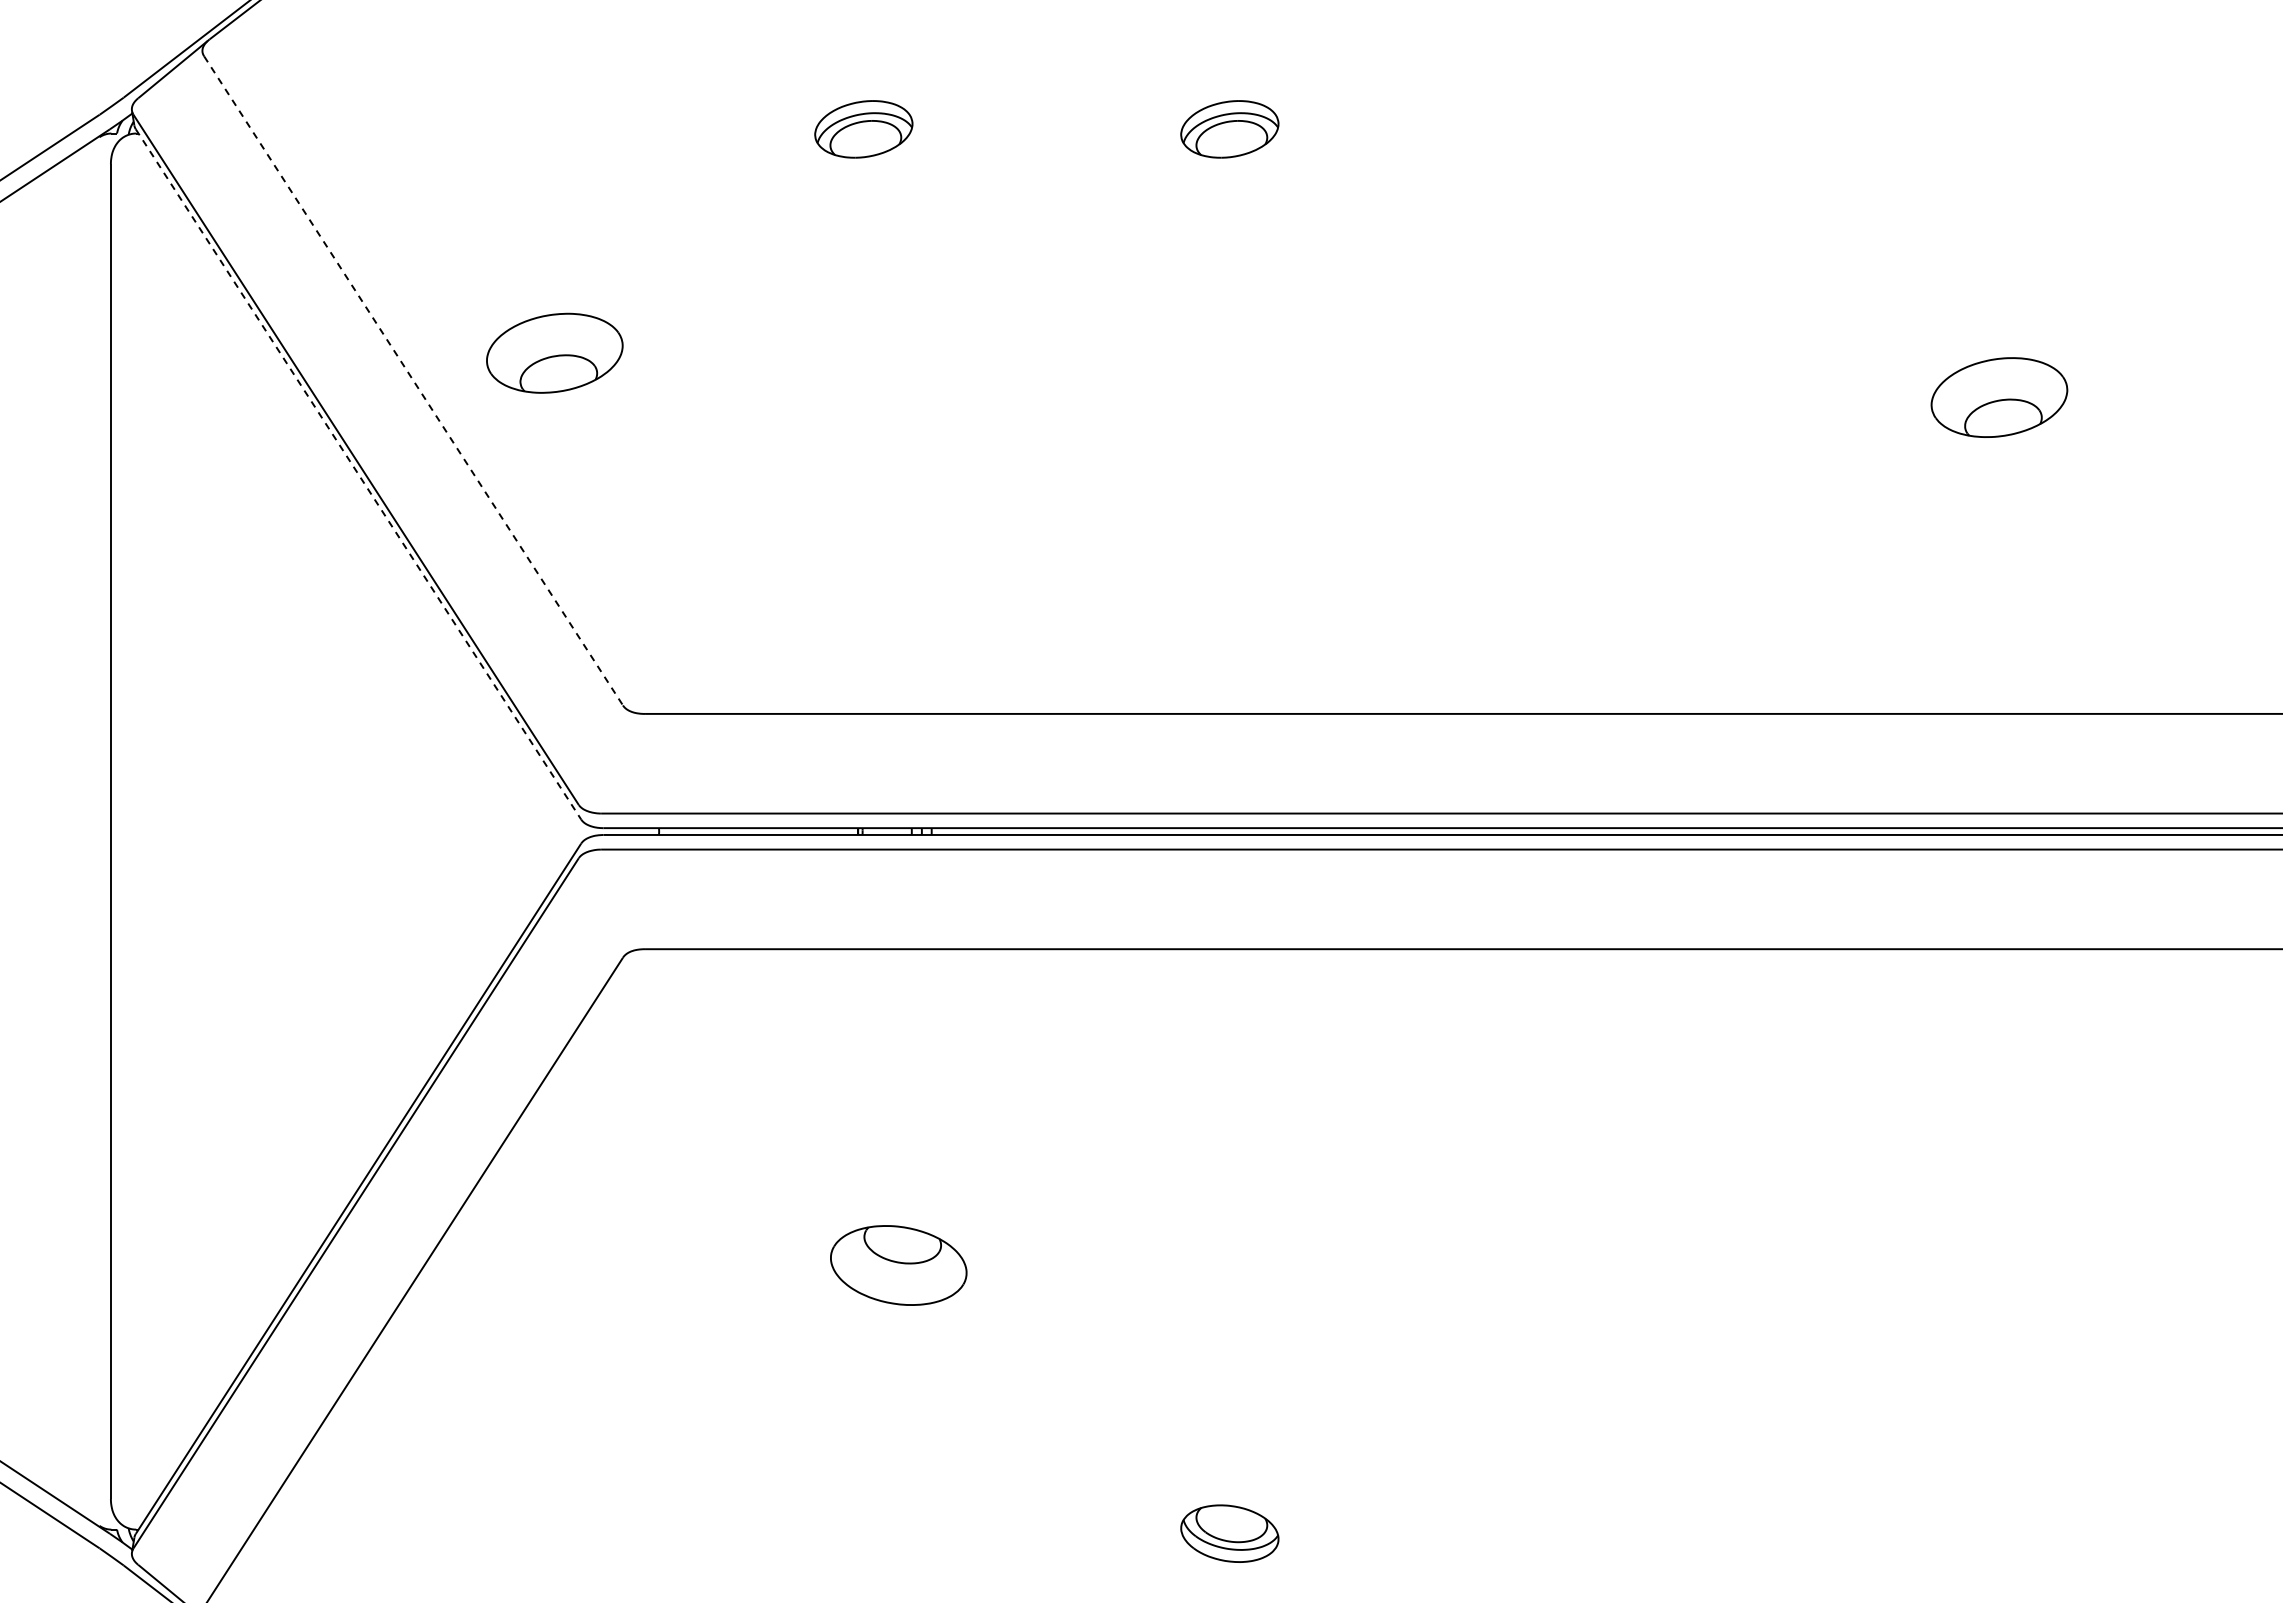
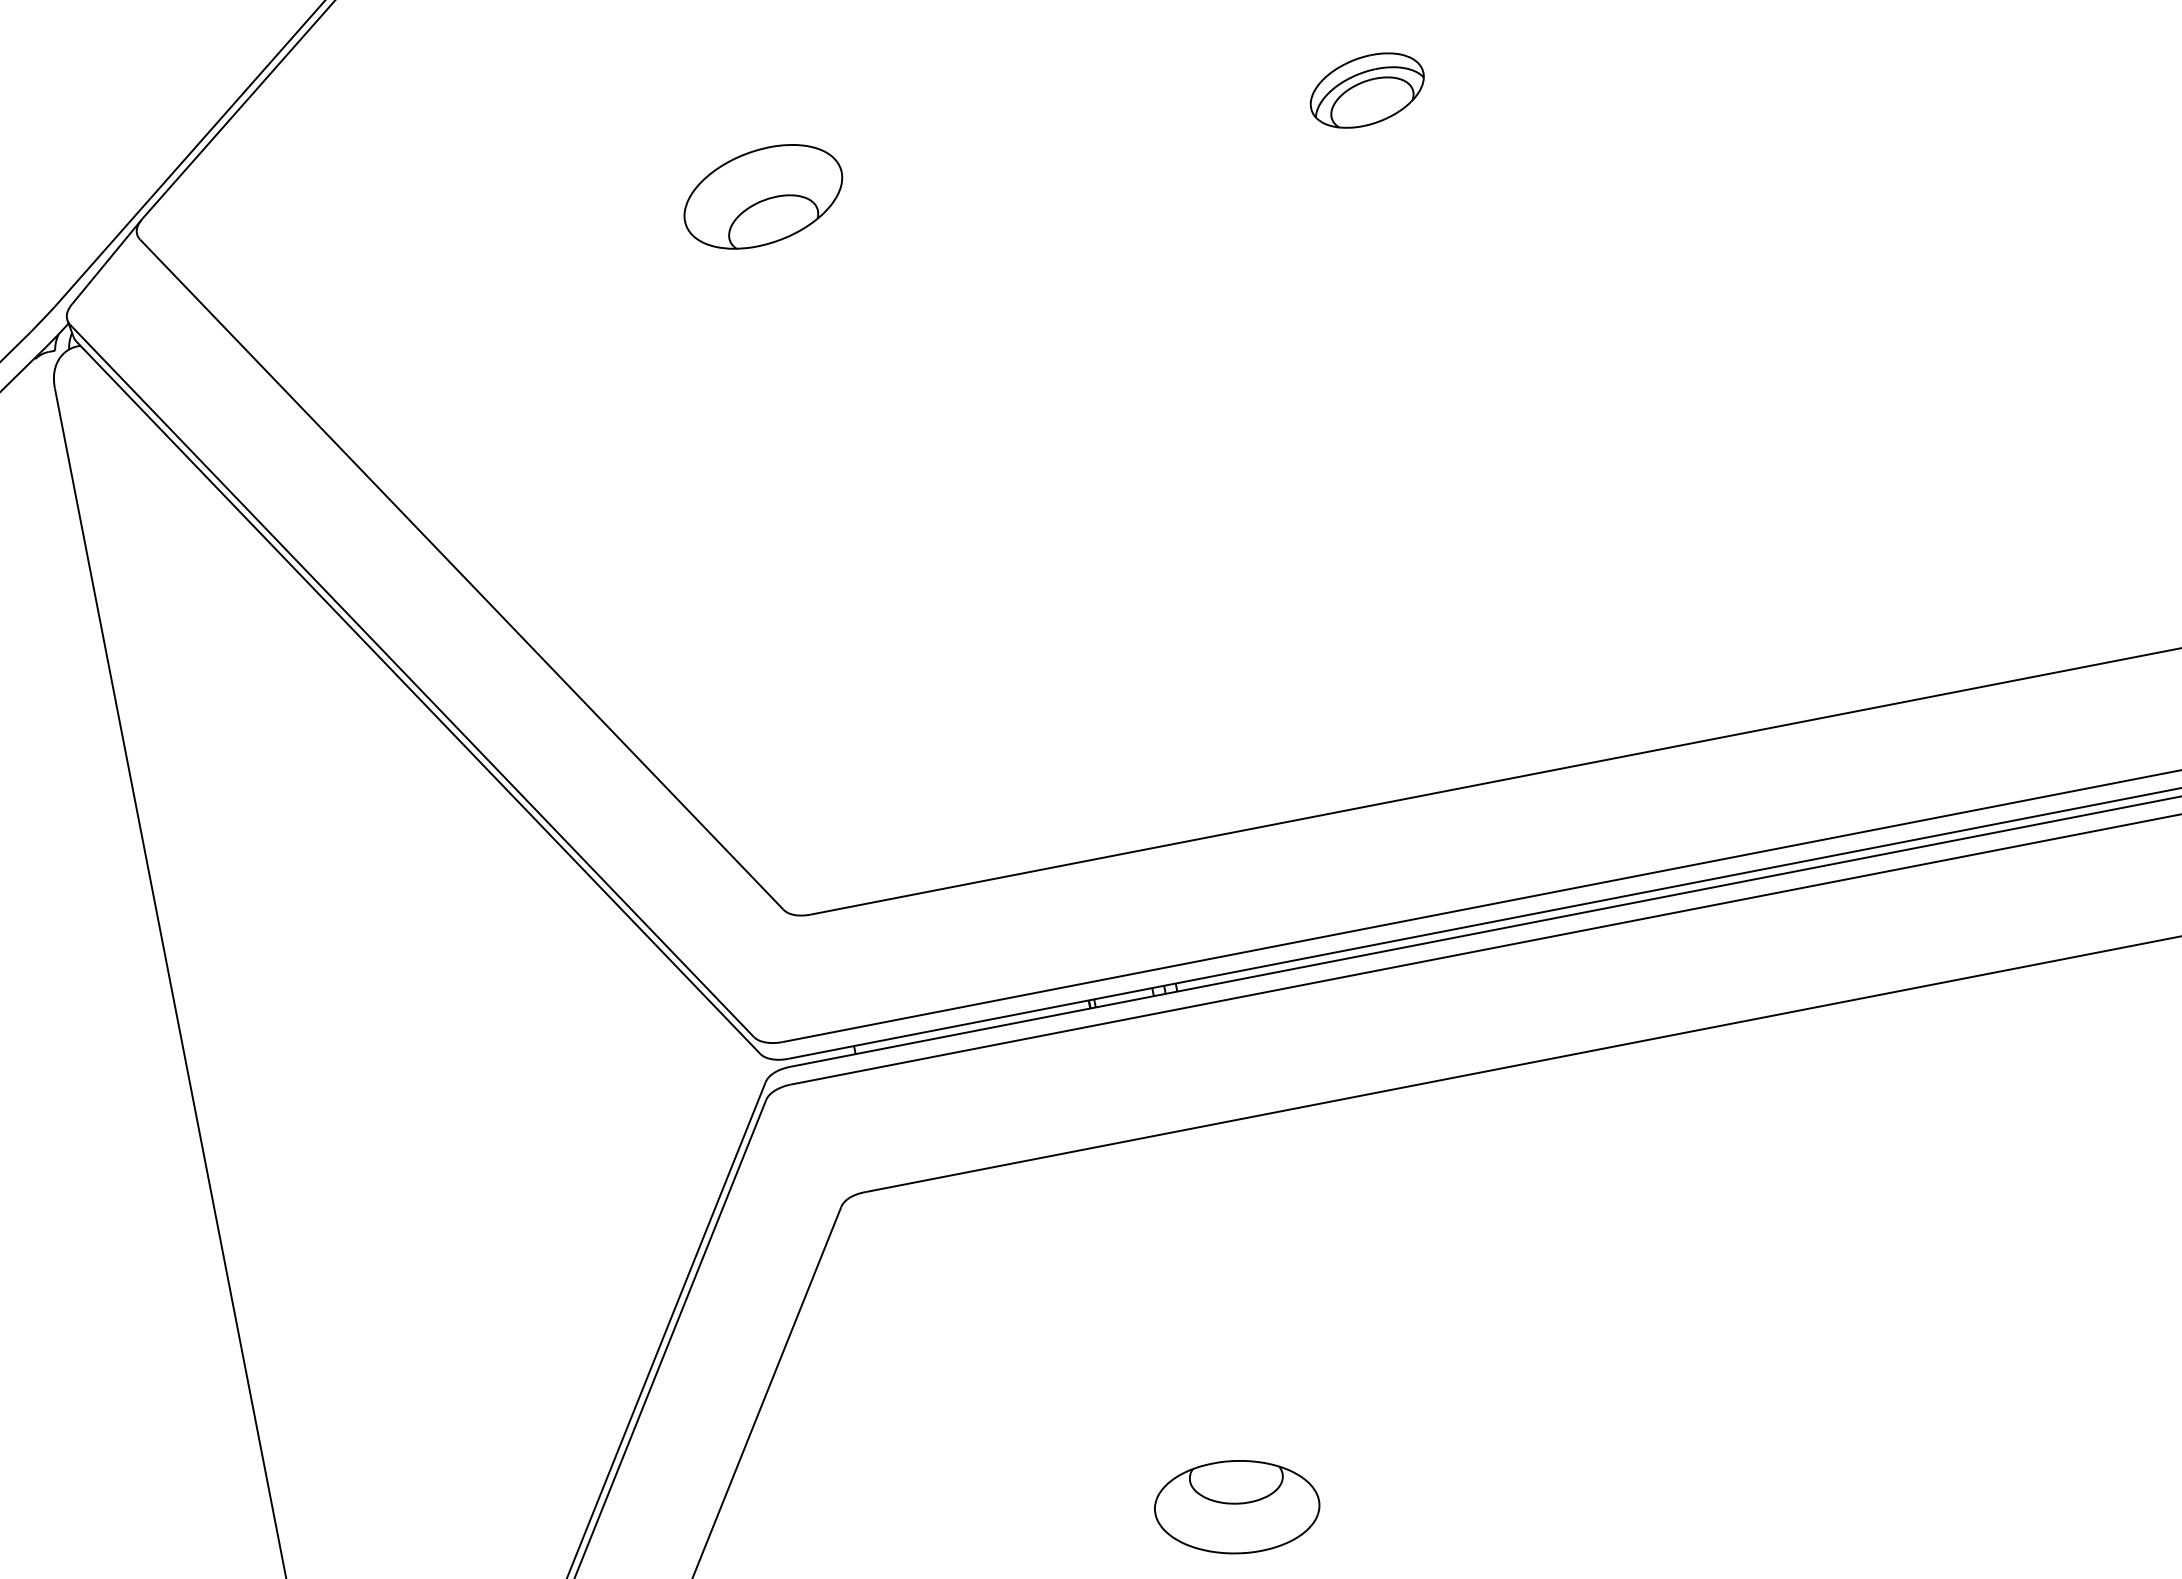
part: (863, 129) -> (935, 174), removed
part: (554, 352) -> (762, 195), moved
line: (413, 381) -> (461, 575), dashed -> solid
line: (358, 474) -> (418, 697), dashed -> solid

